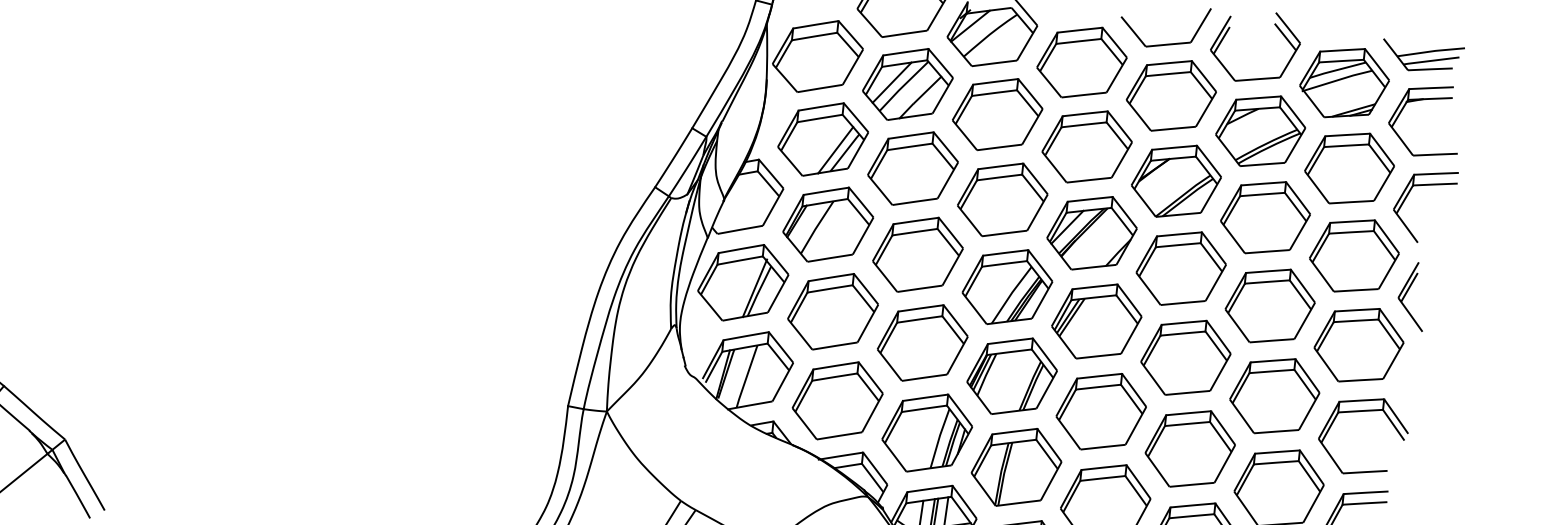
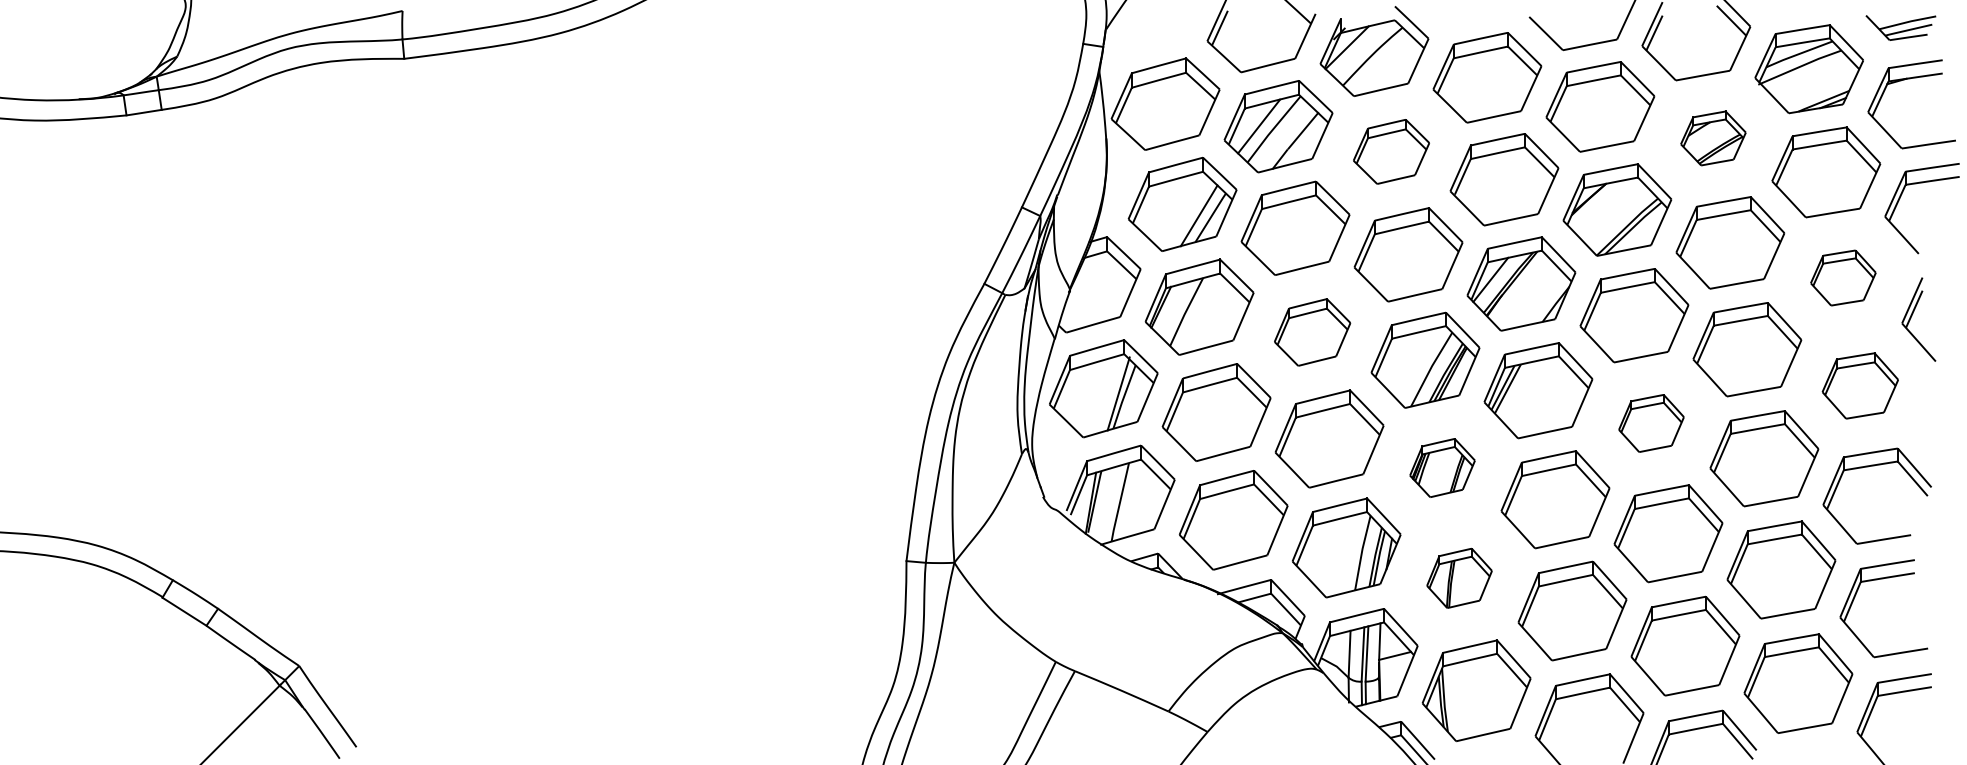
part: (1422, 57) -> (1900, 27), size x0.7
part: (997, 114) -> (1391, 151), size x0.7
part: (1260, 131) -> (1713, 138), size x0.6
part: (917, 254) -> (1312, 332), size x0.7
part: (1354, 255) -> (1843, 277), size x0.6
part: (1359, 344) -> (1860, 385), size x0.7
part: (1185, 357) -> (1651, 423), size x0.6
part: (1012, 375) -> (1442, 467), size x0.6
part: (1016, 467) -> (1459, 578), size x0.6

